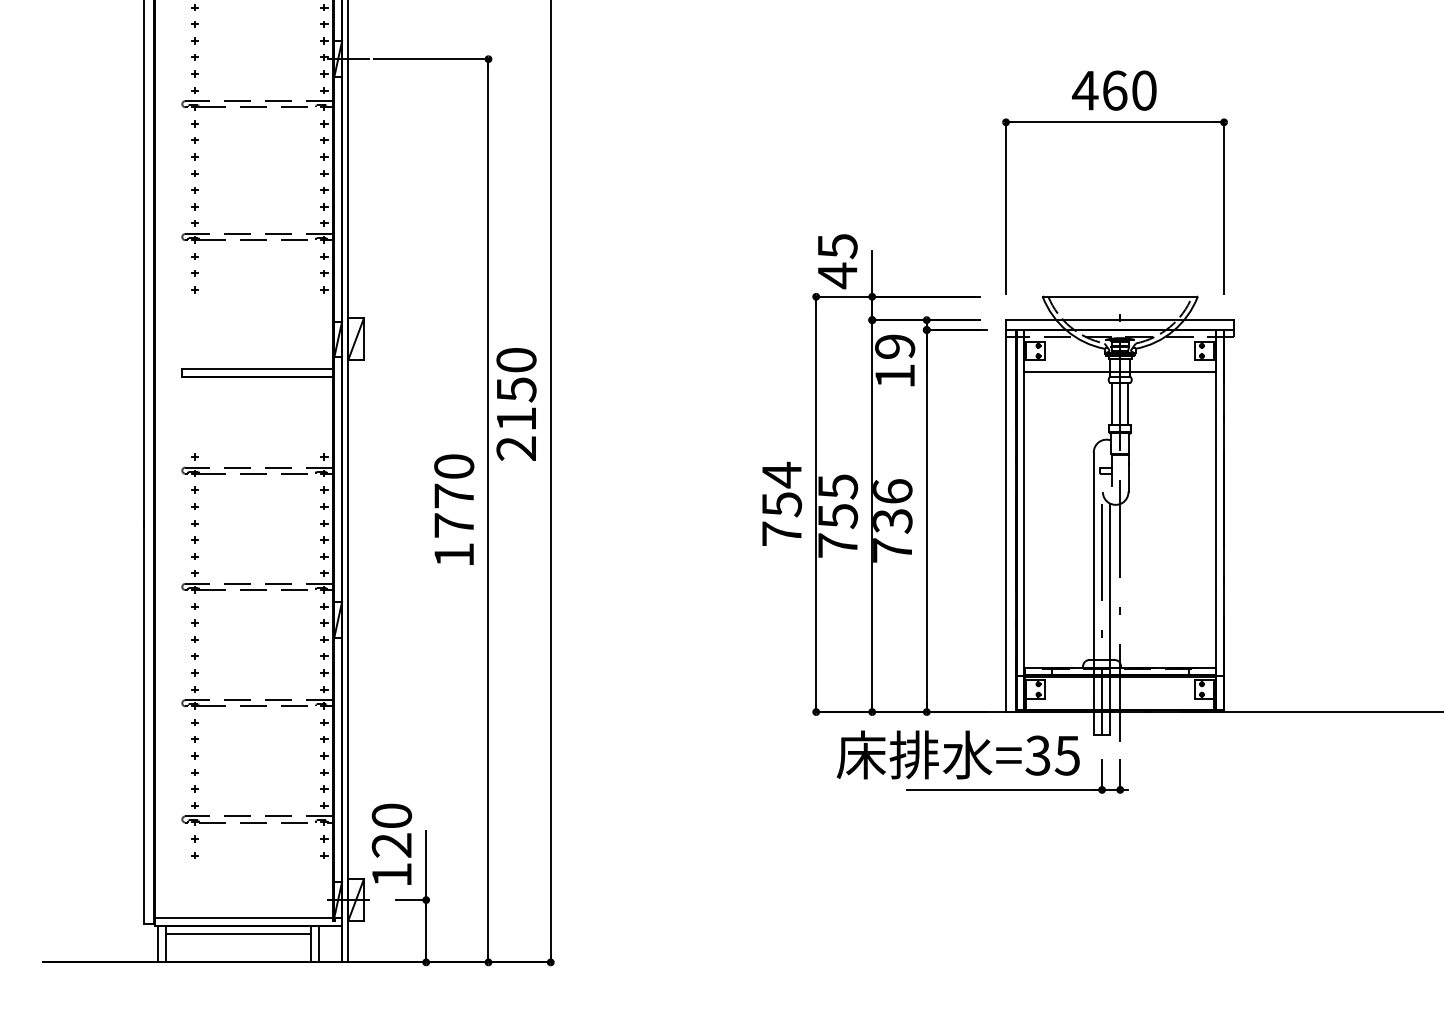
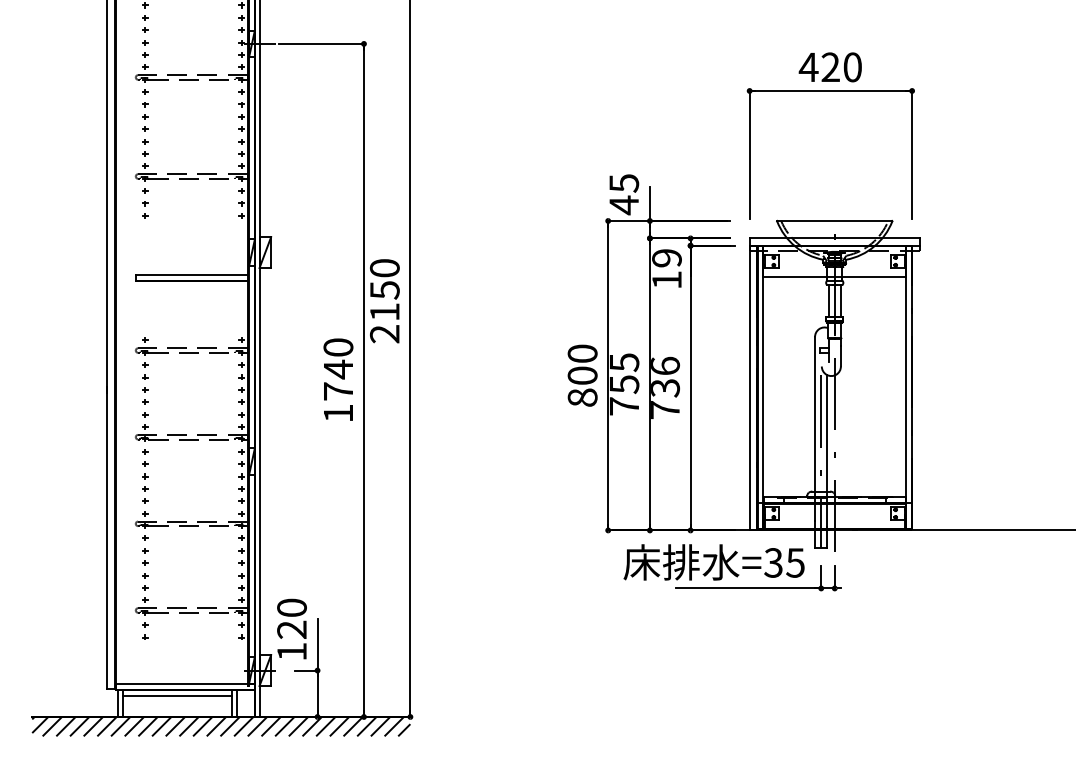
text: (1114, 90) -> (830, 67), 460 -> 420
text: (453, 496) -> (337, 369), 1770 -> 1740
text: (781, 503) -> (582, 375), 754 -> 800
hatch: (296, 975) -> (220, 726), added

